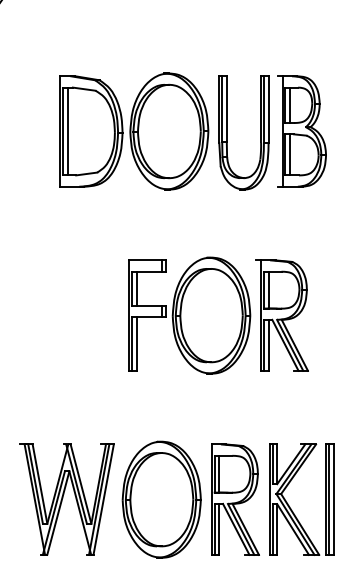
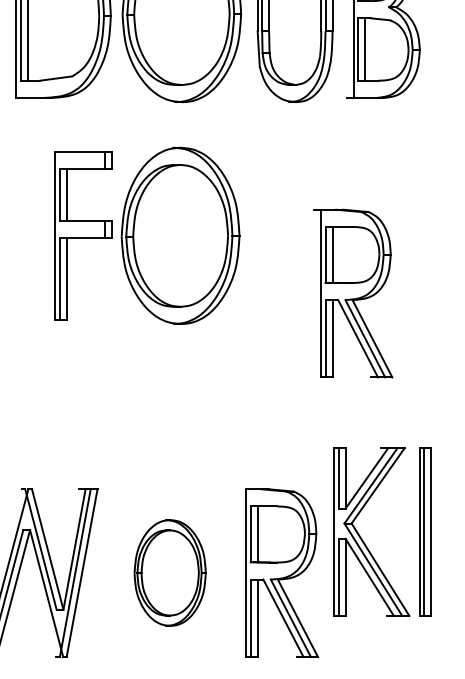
part: (189, 315) -> (147, 235), moved
part: (161, 499) -> (169, 572), size x0.6
part: (289, 505) -> (364, 540), moved

